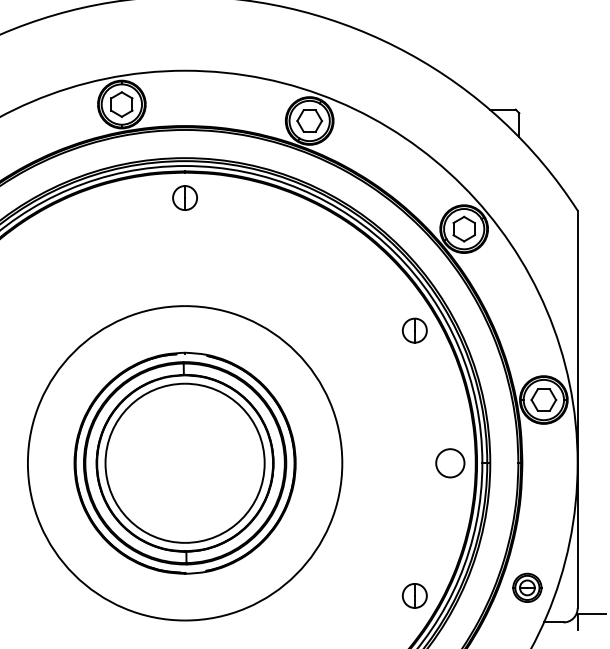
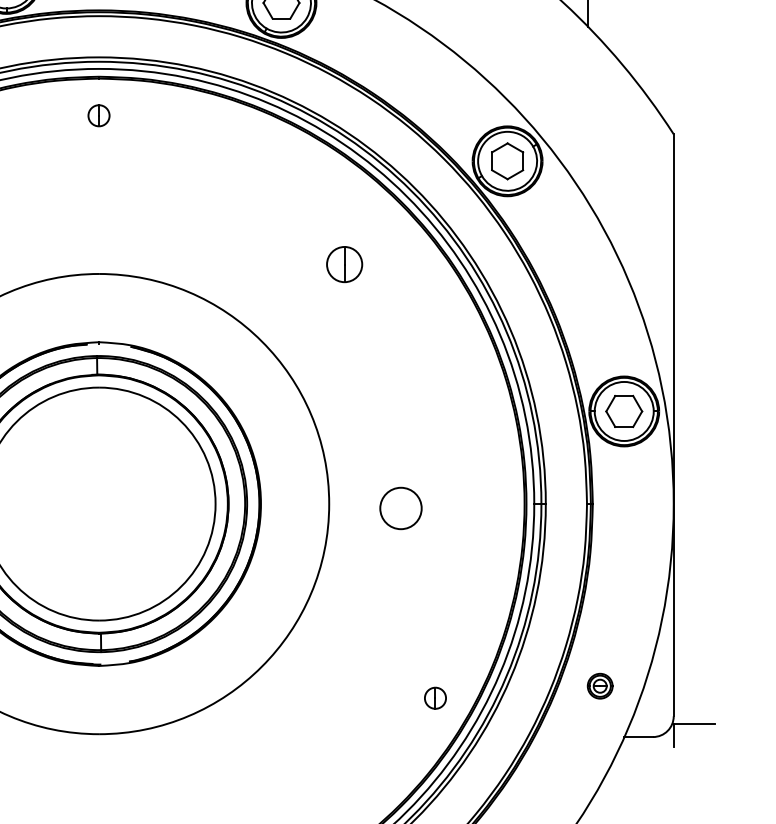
part: (184, 197) -> (98, 114), size x0.6
part: (414, 330) -> (344, 264), moved
circle: (450, 463) -> (401, 508), moved
part: (527, 587) -> (600, 685), size x0.6
part: (414, 595) -> (434, 697), size x0.6

